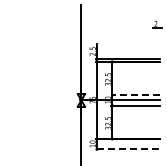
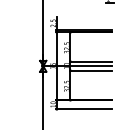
line: (135, 95) -> (90, 61), dashed -> solid
line: (127, 149) -> (83, 109), dashed -> solid

